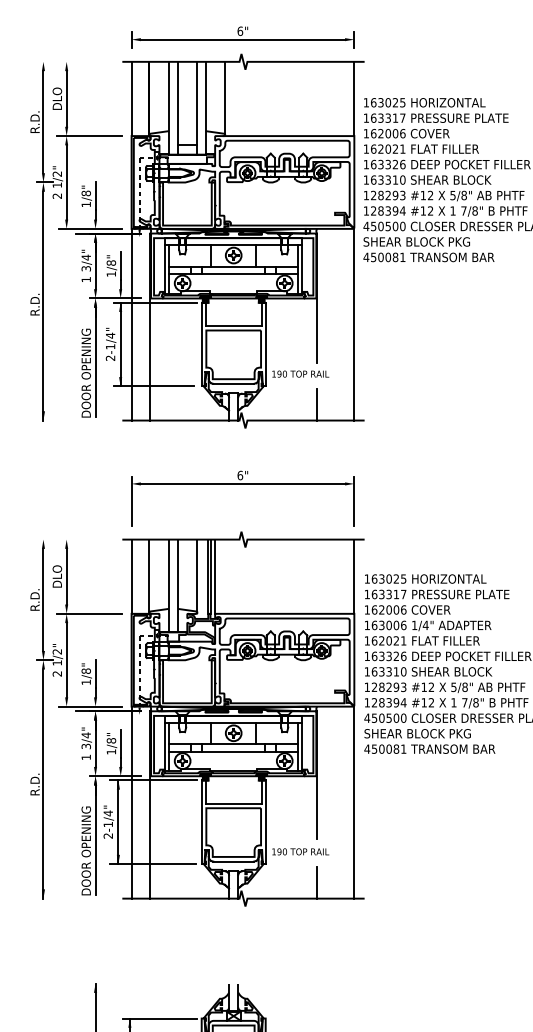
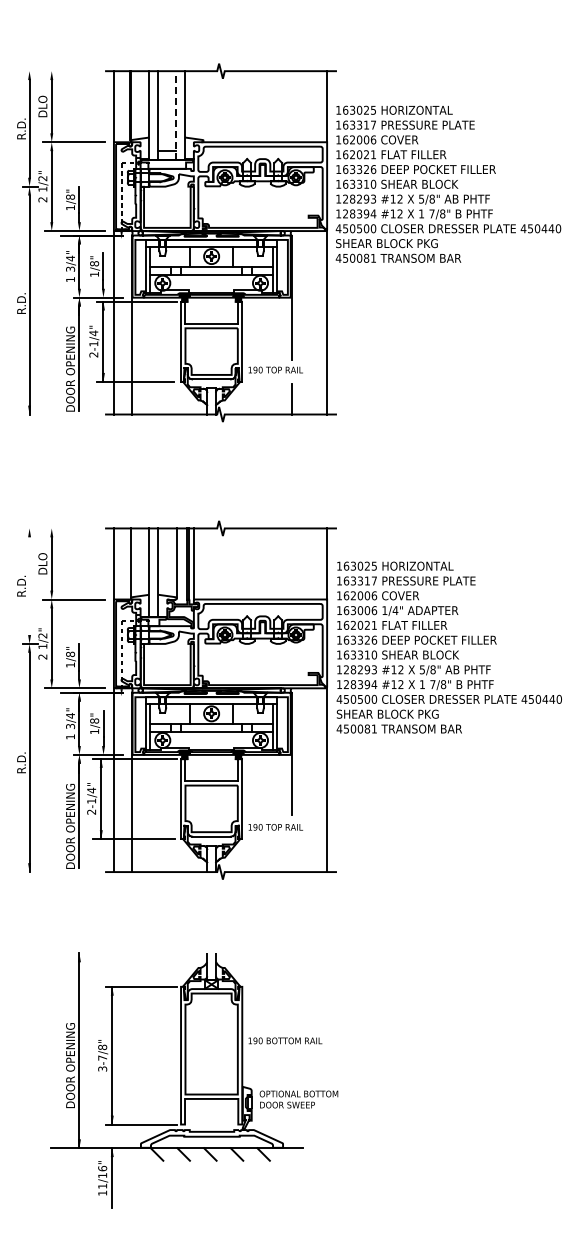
part: (242, 37) -> (220, 47), removed
line: (225, 97) -> (203, 105), removed
line: (196, 108) -> (176, 115), solid -> dashed
part: (242, 484) -> (220, 475), removed
line: (43, 600) -> (29, 586), removed
line: (317, 882) -> (291, 856), removed

